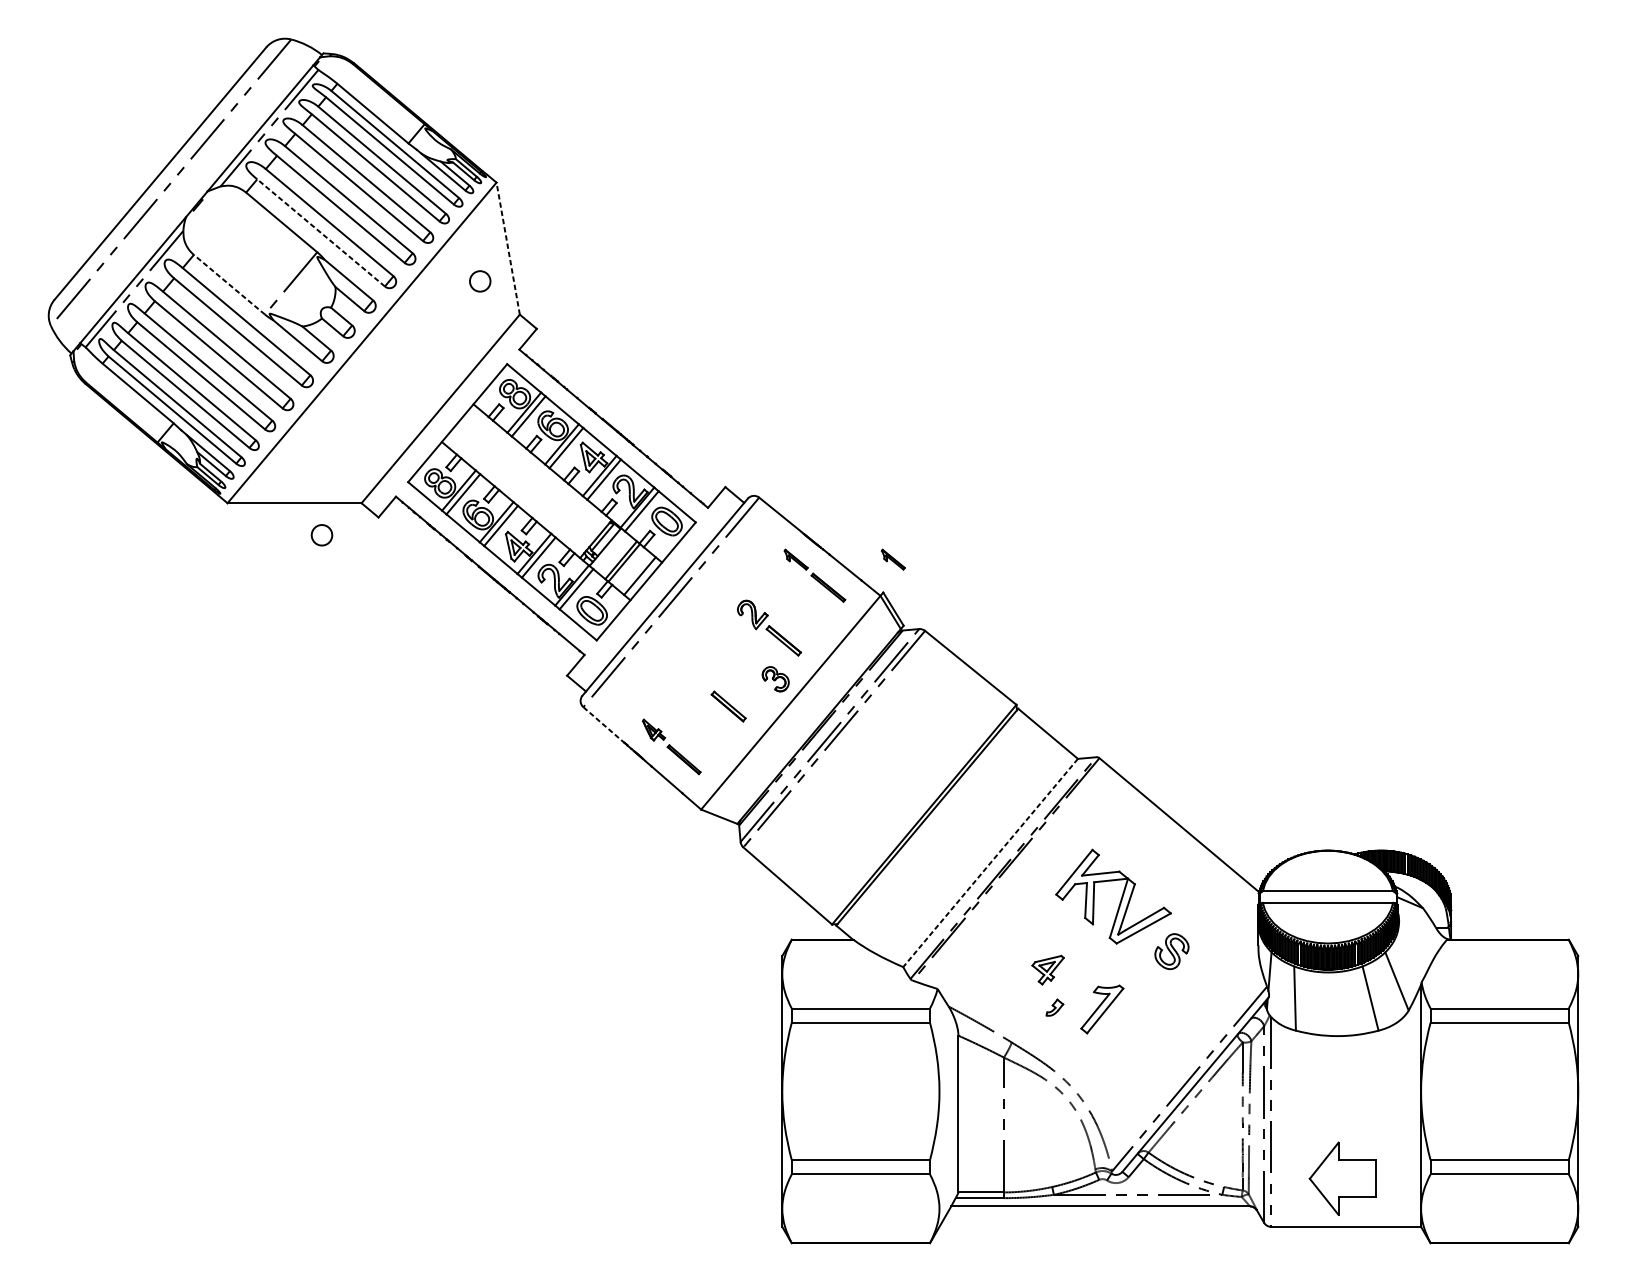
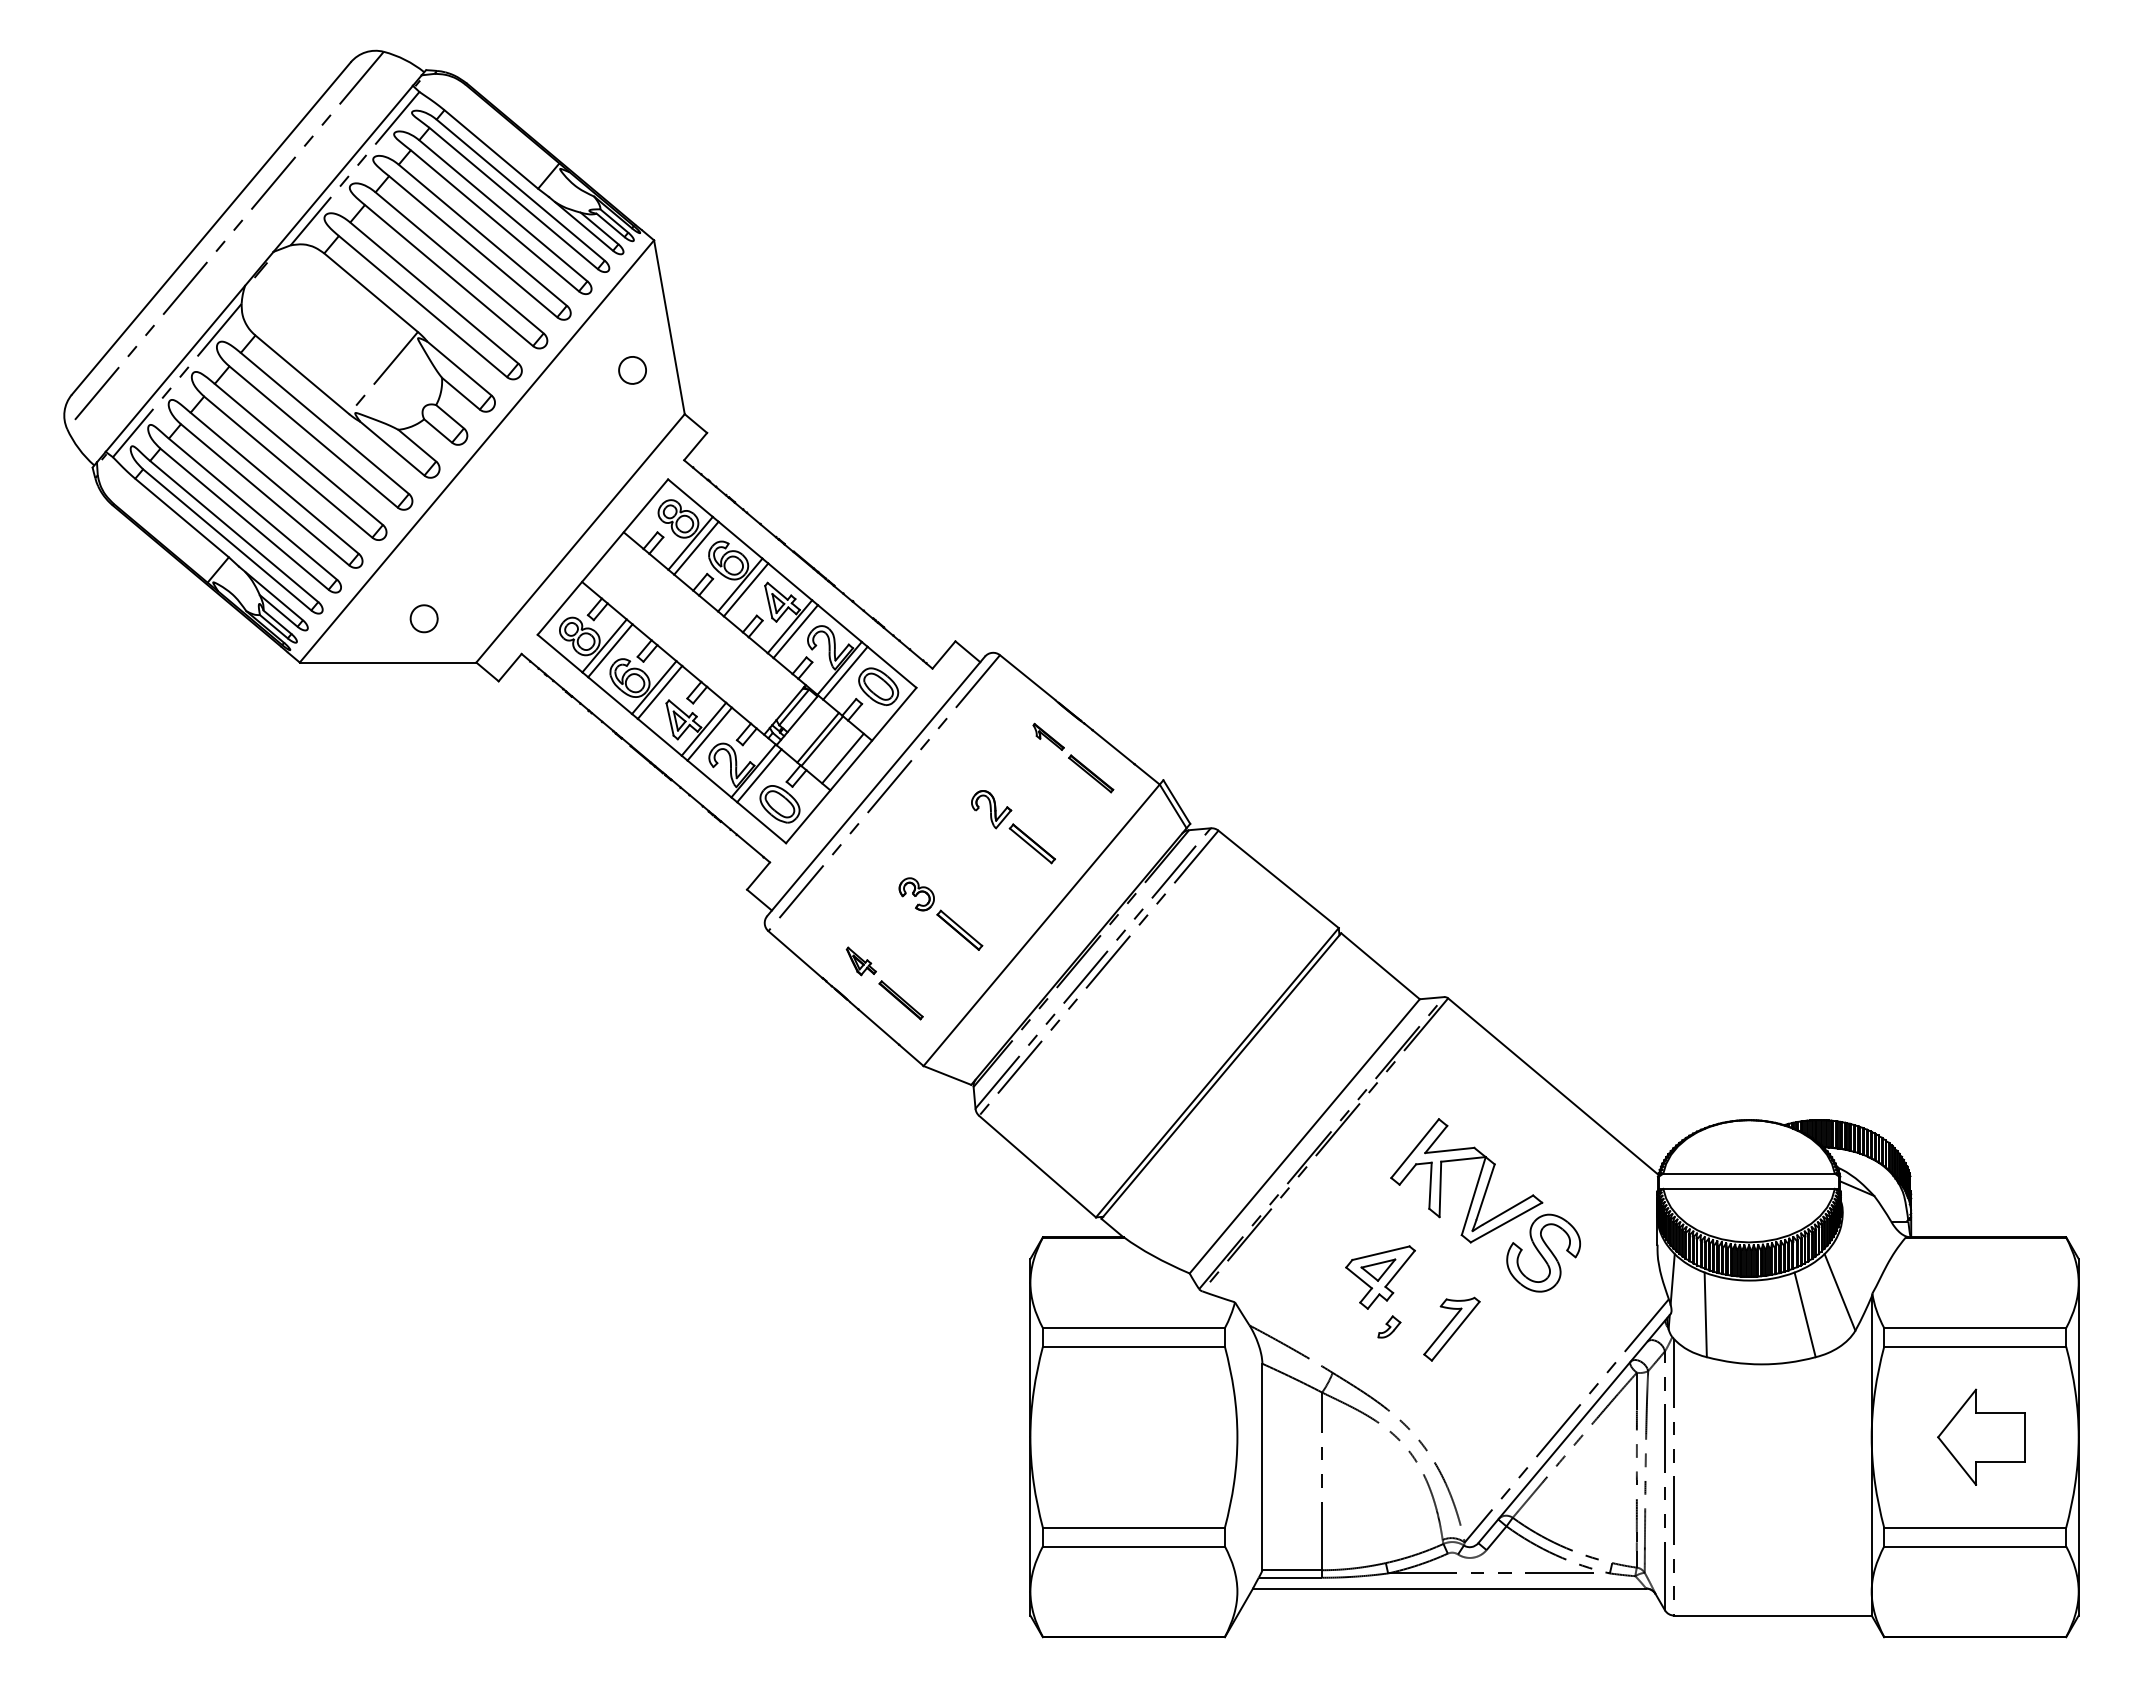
line: (321, 232) -> (423, 306), dashed -> solid
line: (508, 248) -> (669, 326), dashed -> solid
line: (228, 284) -> (301, 374), dashed -> solid
part: (321, 535) -> (423, 618), moved
part: (893, 559) -> (1176, 736), removed
part: (775, 679) -> (916, 894), moved
line: (603, 724) -> (795, 954), dashed -> solid
line: (990, 863) -> (1304, 1136), dashed -> solid
part: (1171, 951) -> (1543, 1252), size x1.67
part: (1048, 970) -> (1380, 1277), size x1.67
part: (1342, 1178) -> (1981, 1436), moved

